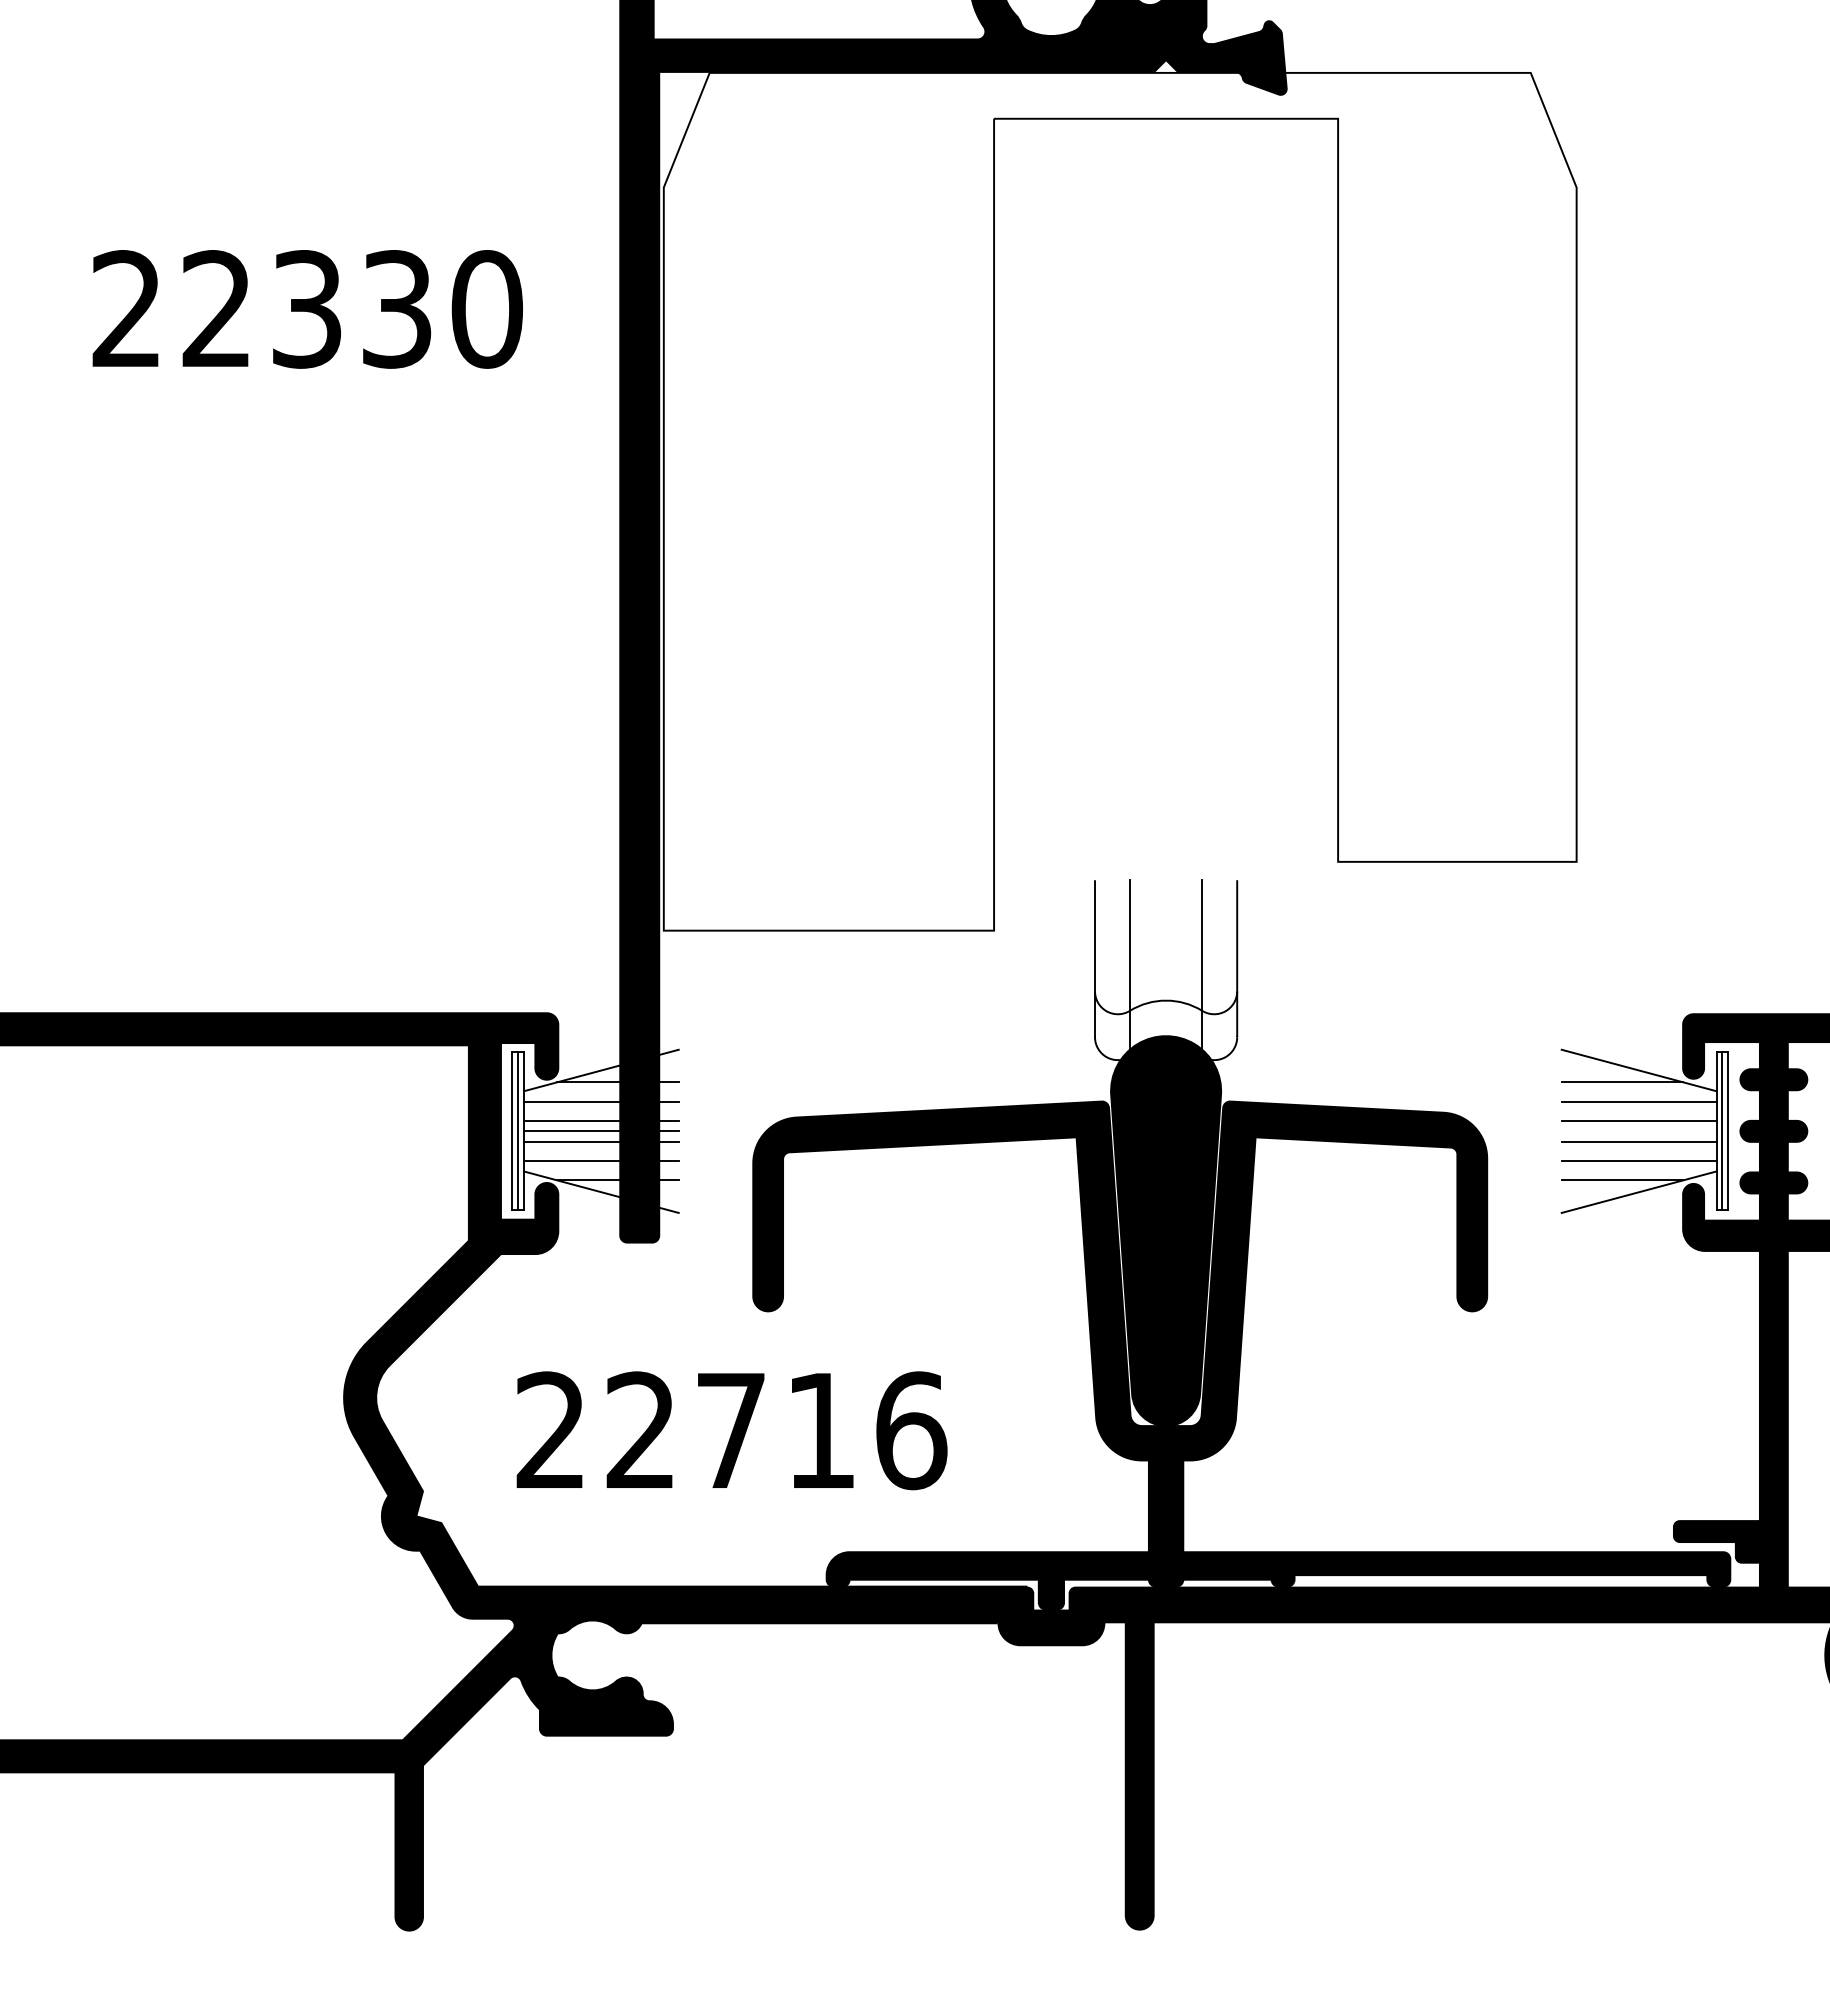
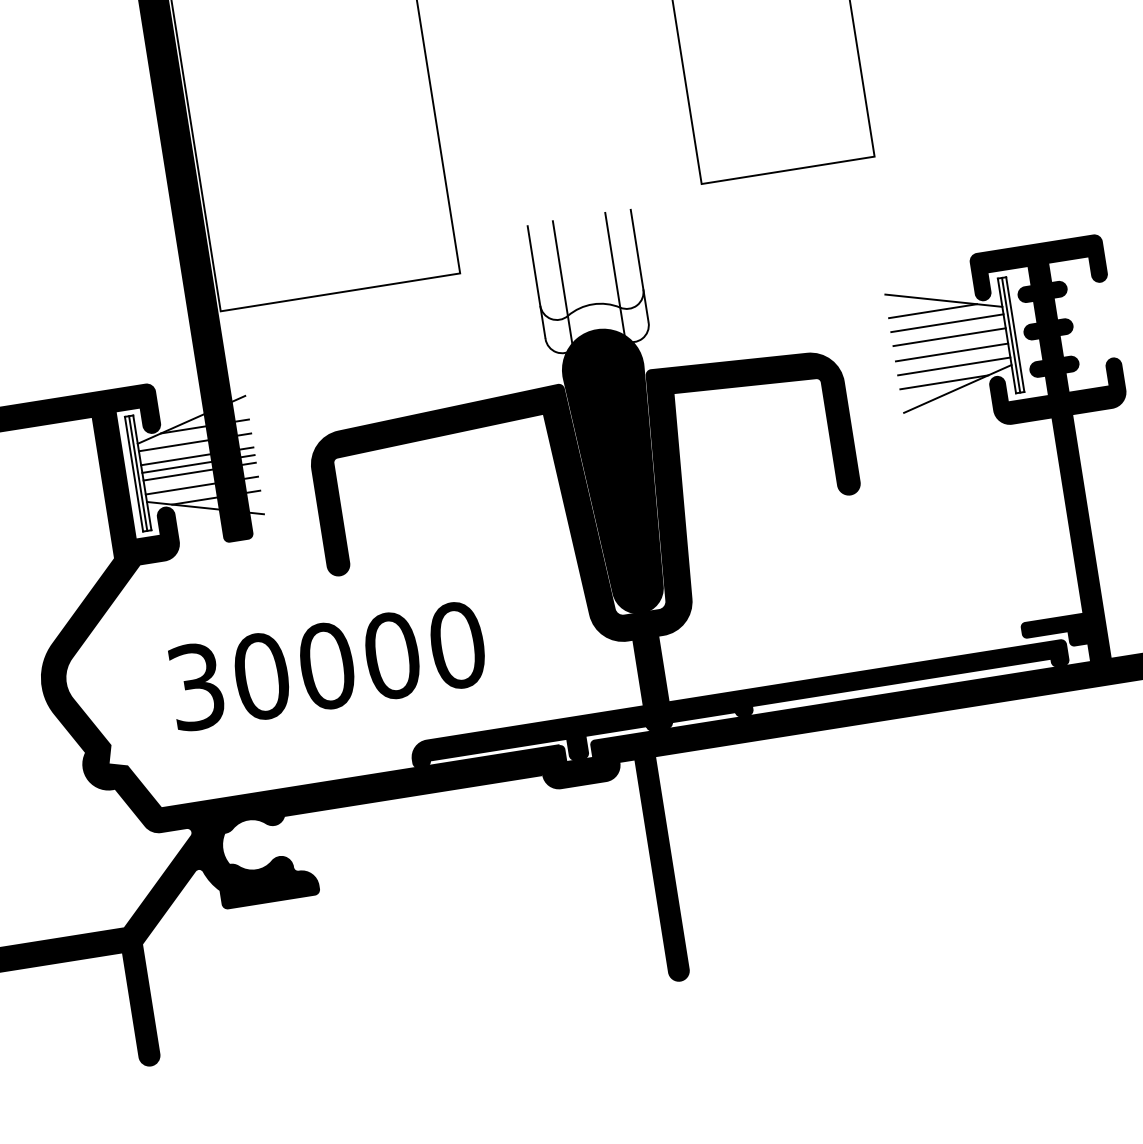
text: (731, 1430) -> (327, 665), 22716 -> 30000

